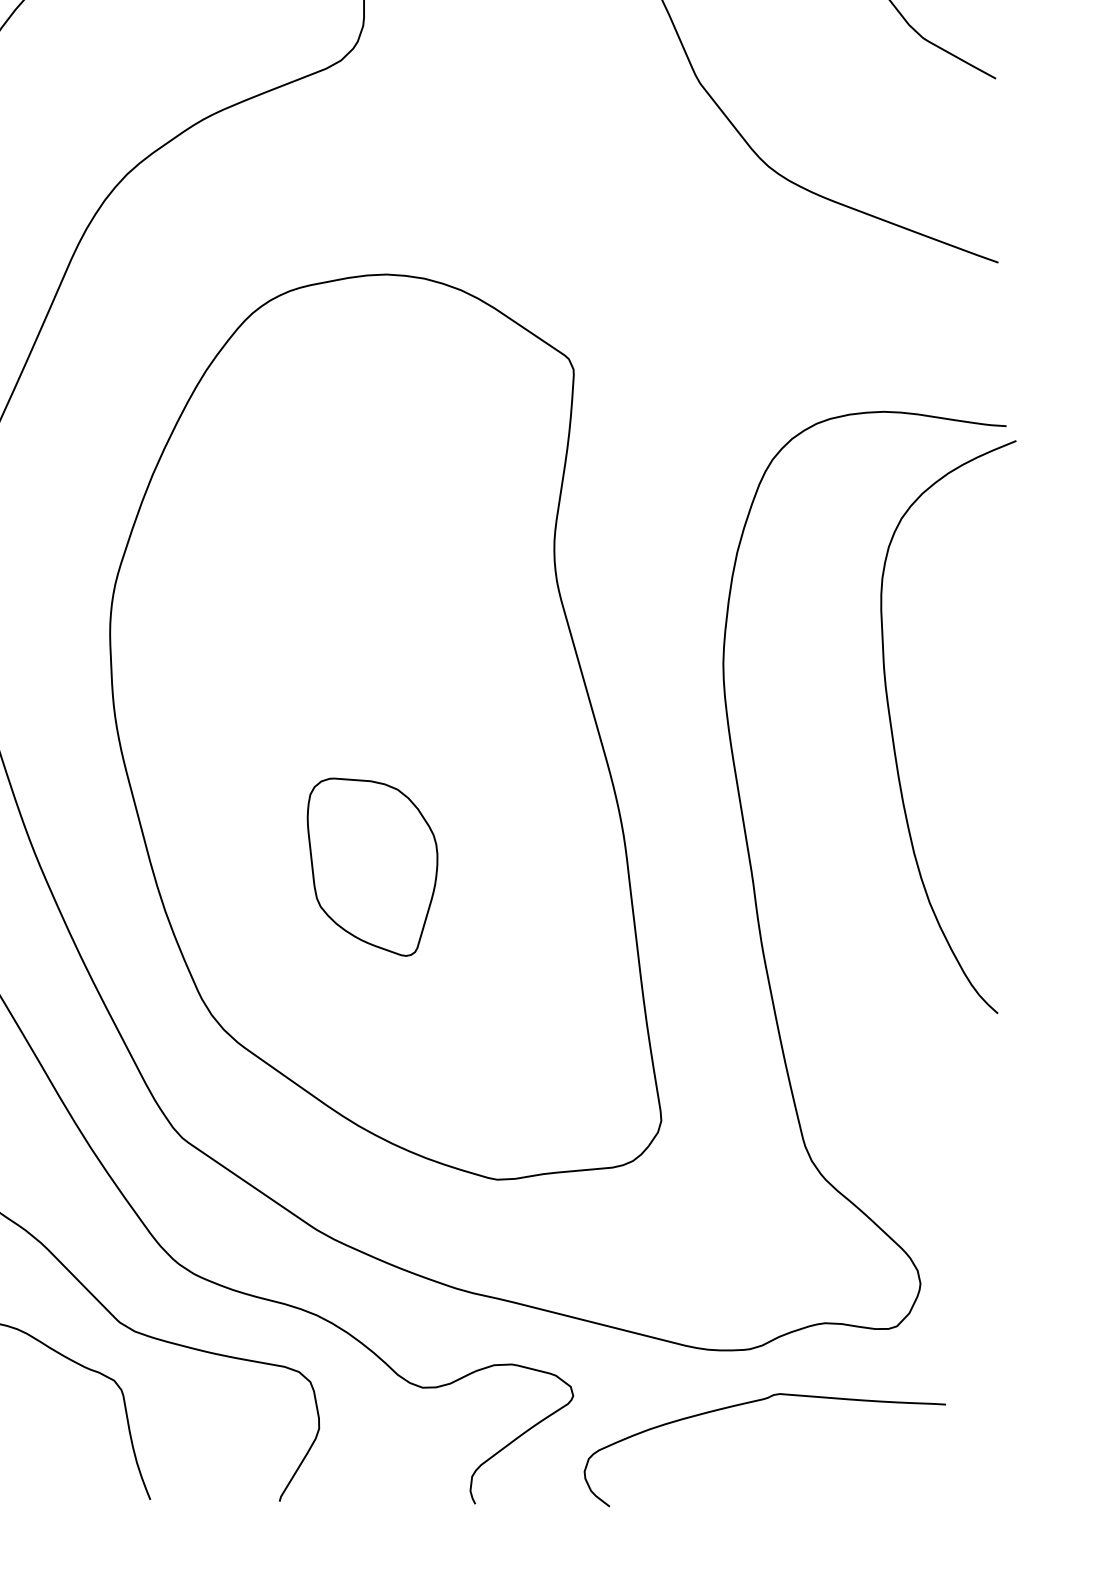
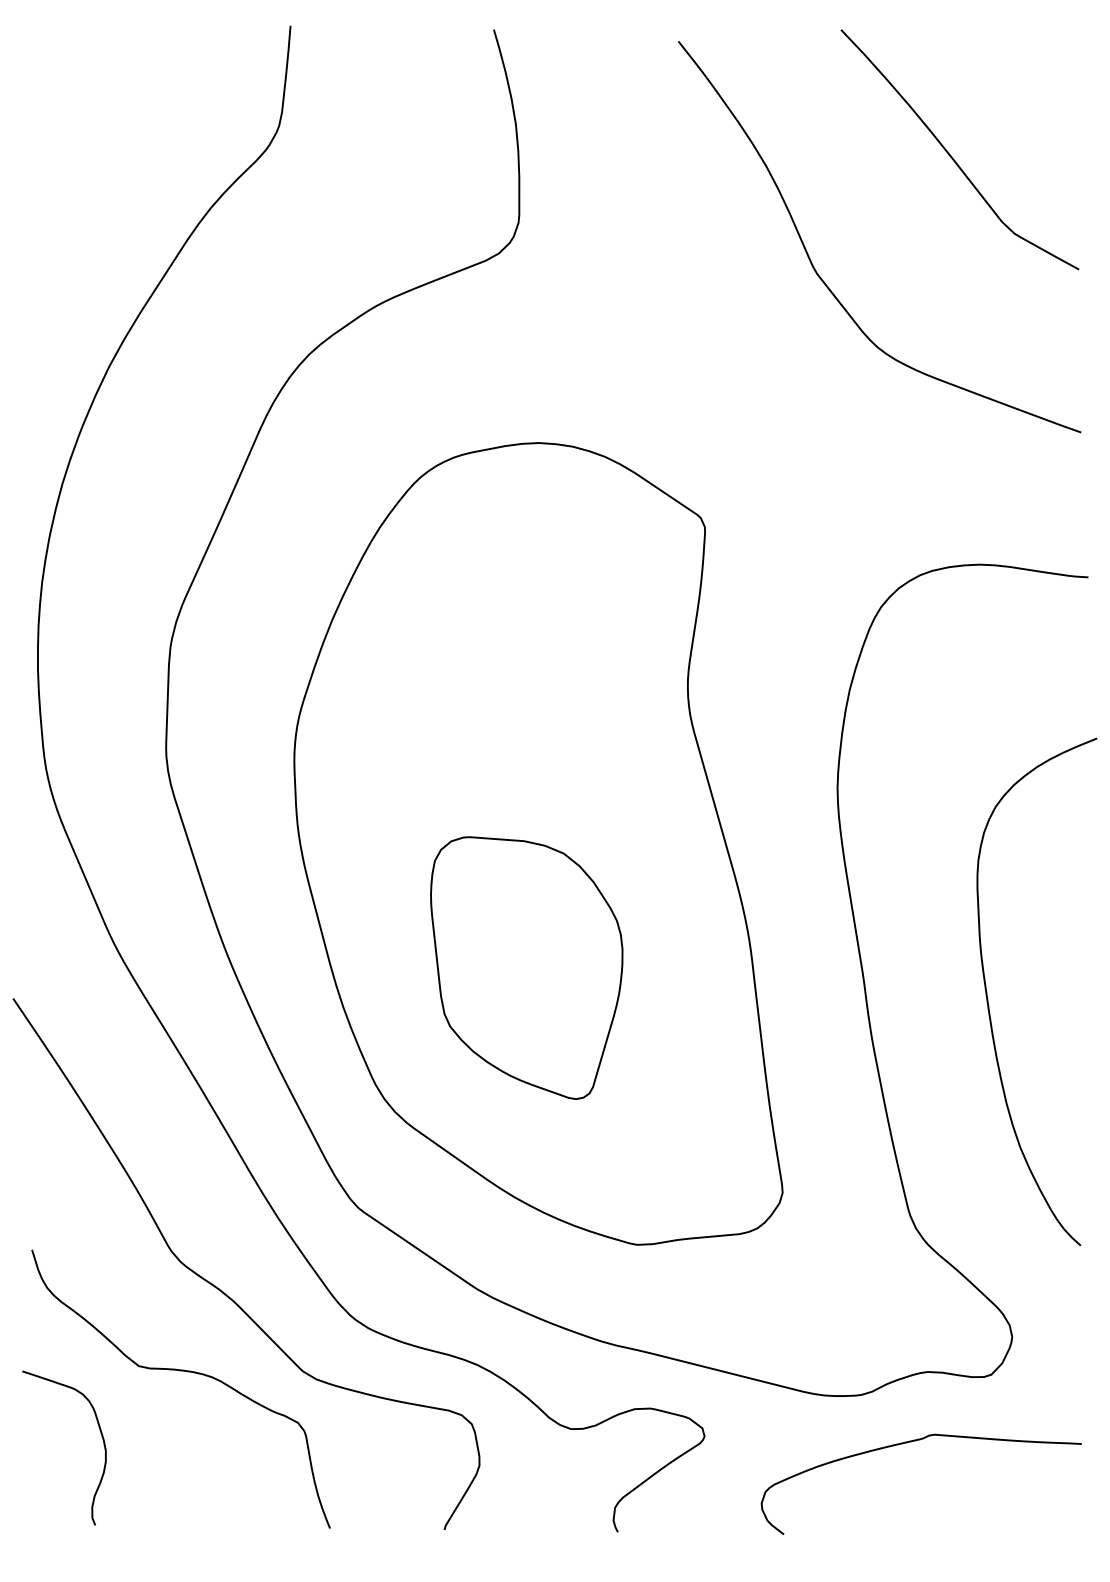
curve: (893, 734) -> (988, 998), moved
part: (372, 866) -> (526, 967), size x1.67
curve: (753, 1402) -> (911, 1442), moved

